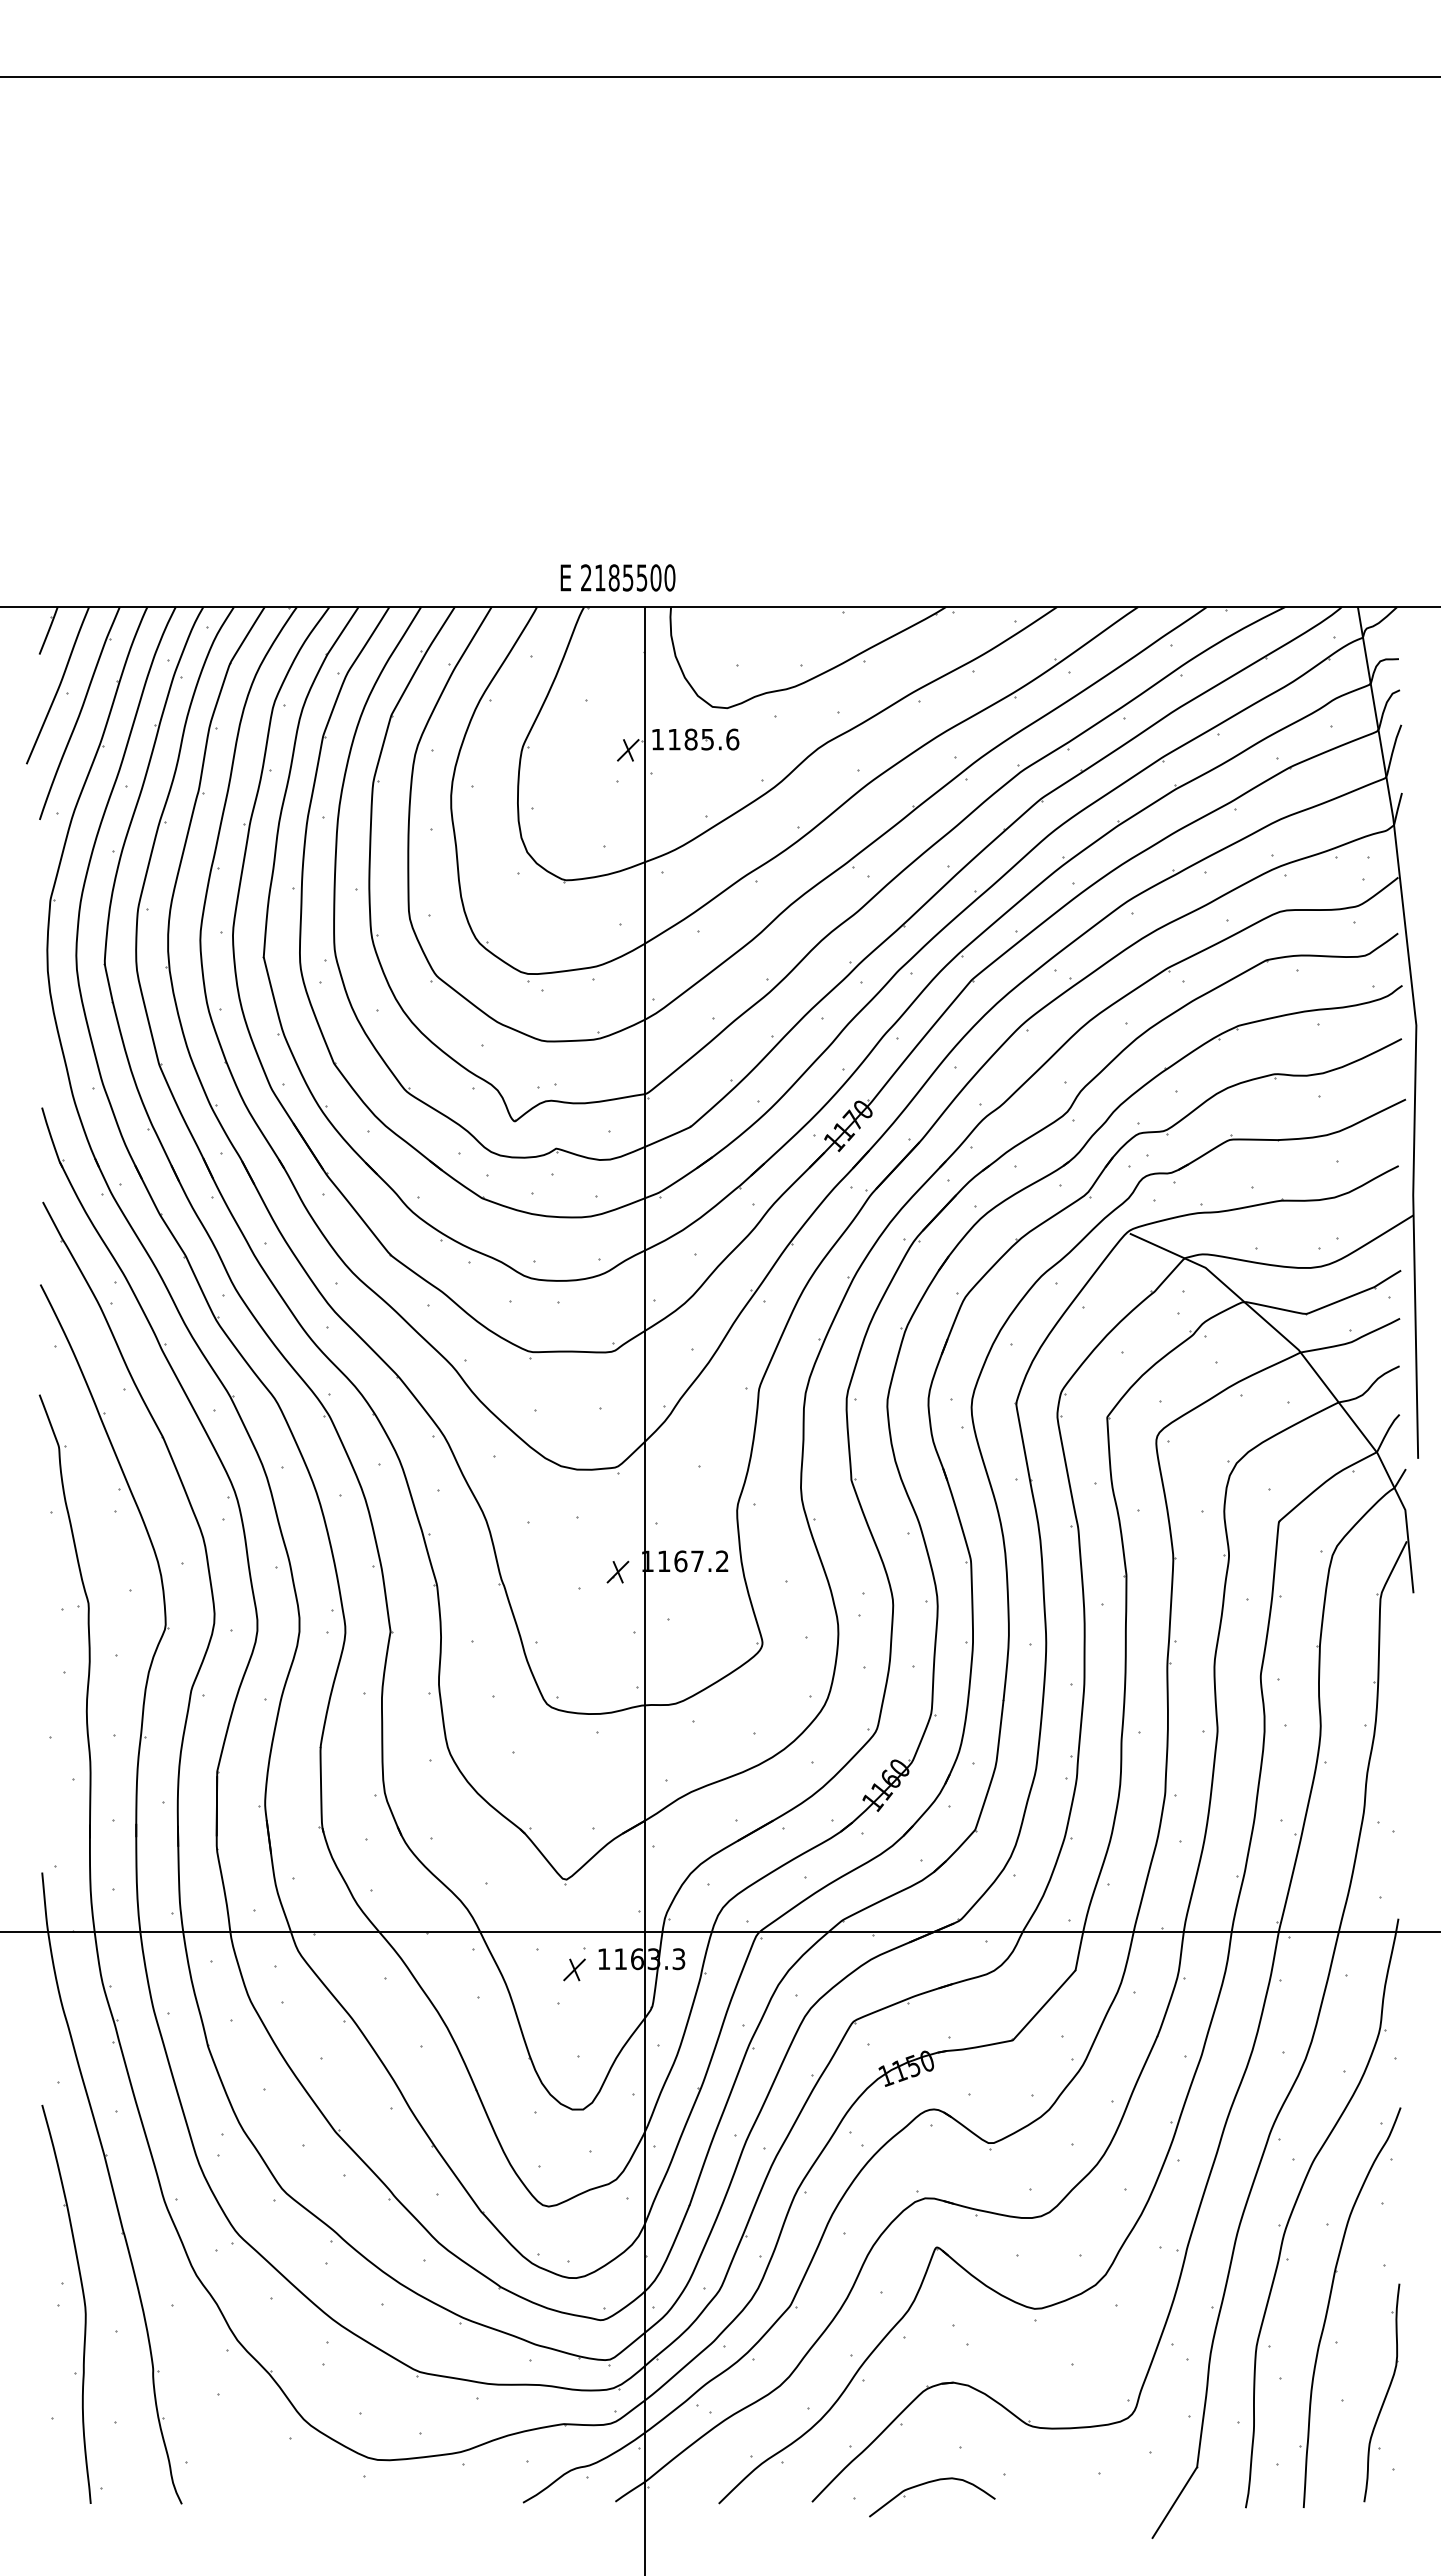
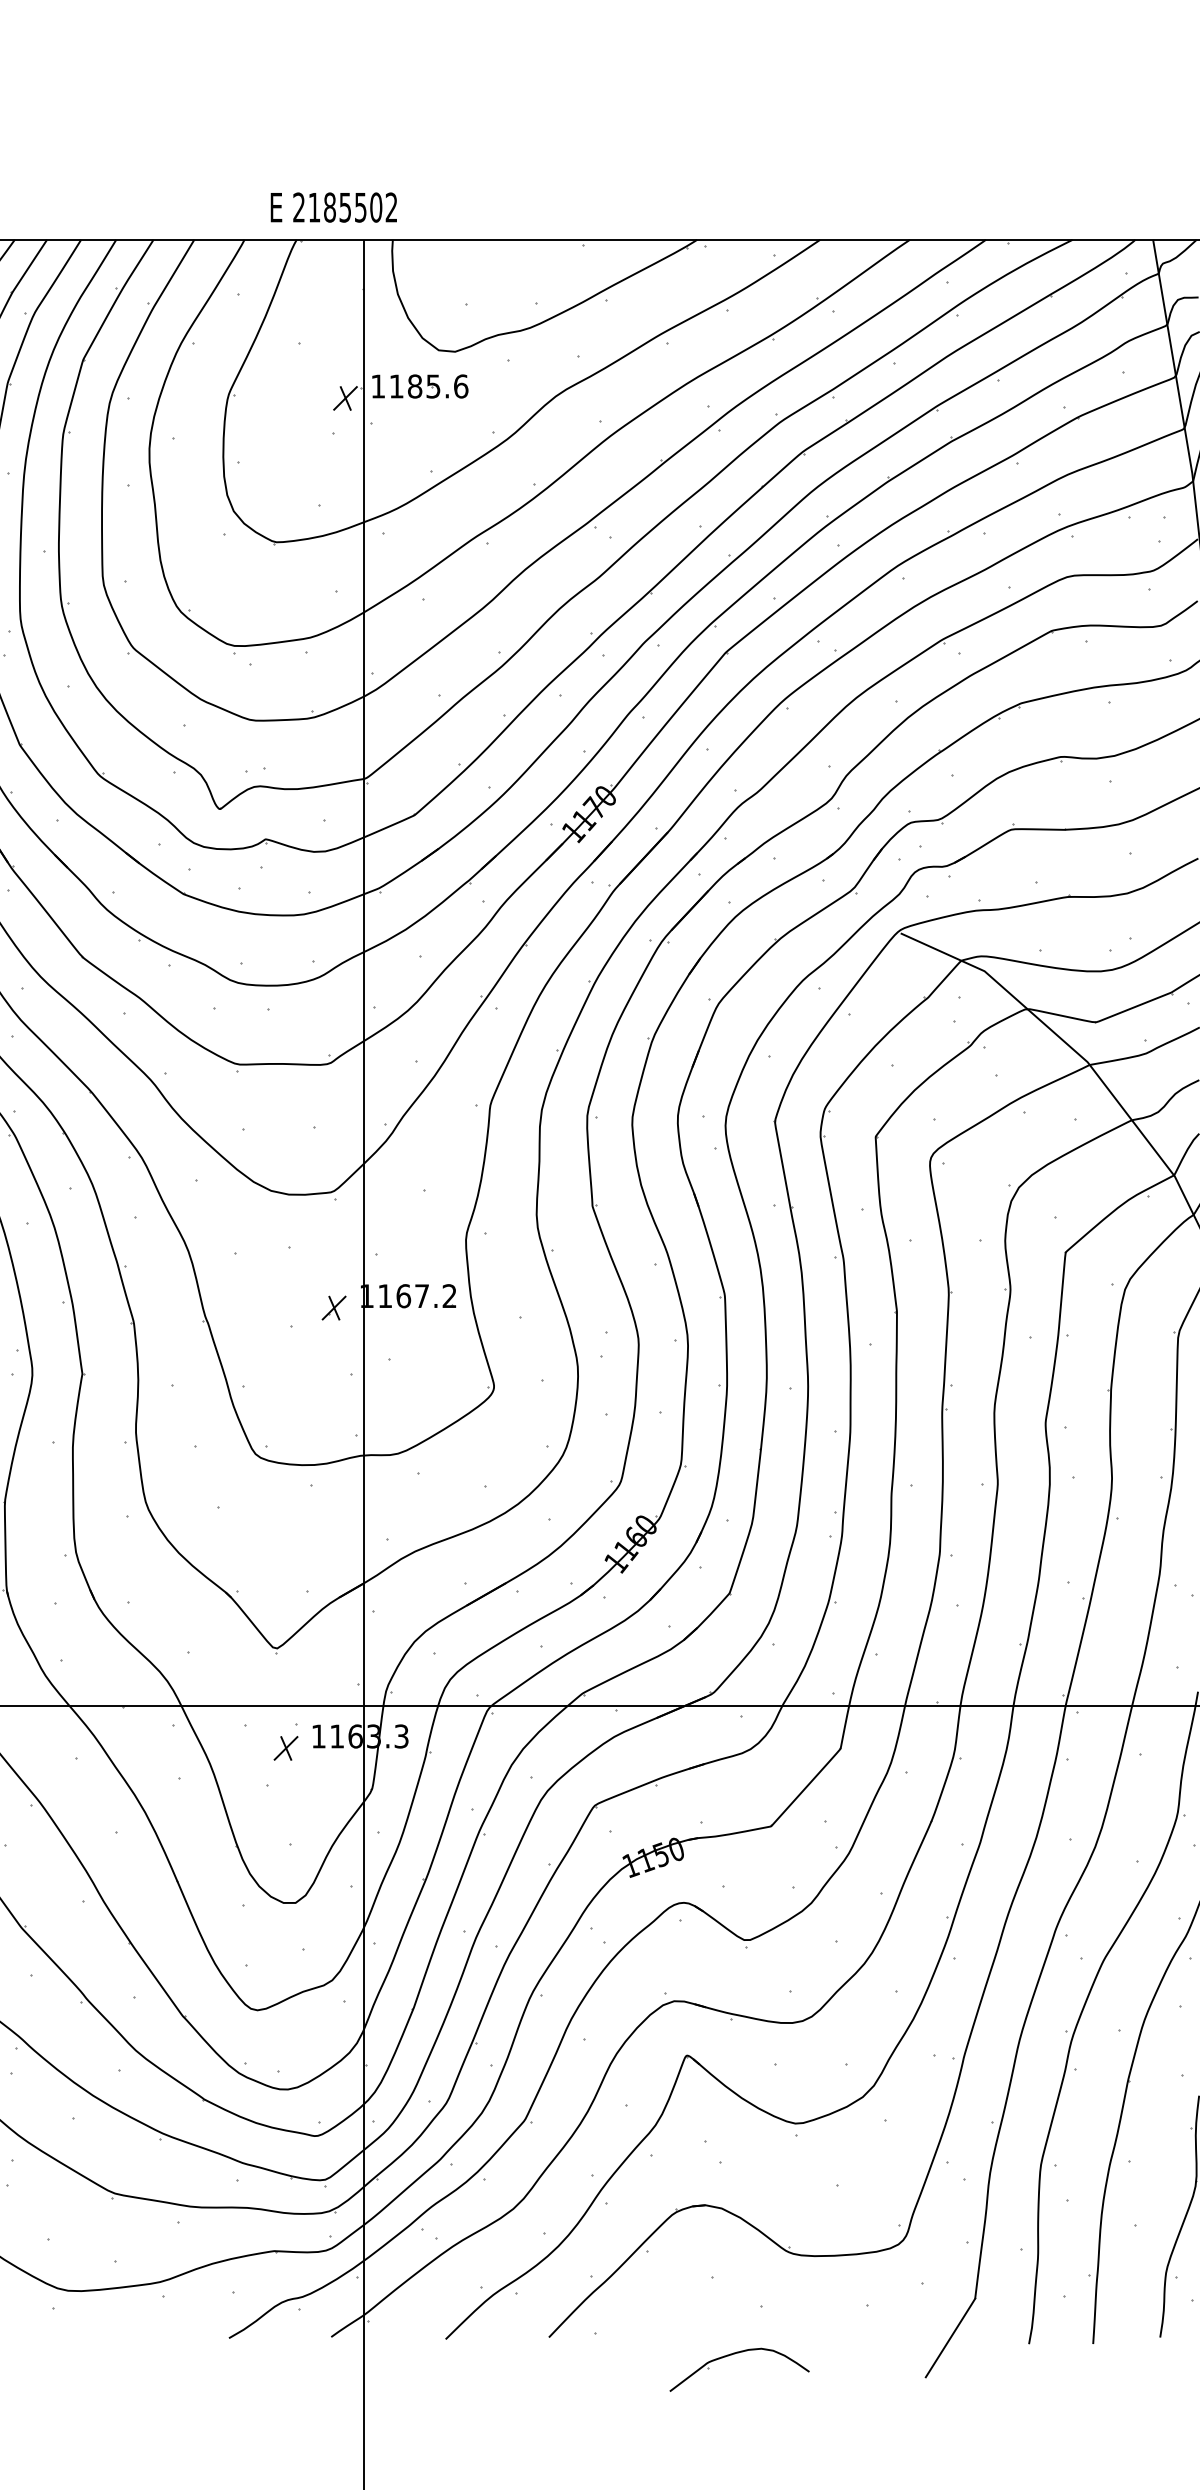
text: (669, 577) -> (391, 207), 2185500 -> 2185502
part: (928, 2483) -> (735, 2354), moved

